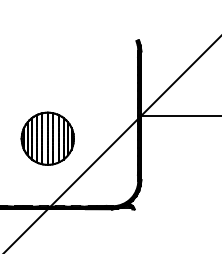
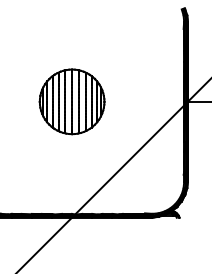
part: (47, 138) -> (71, 101), moved

